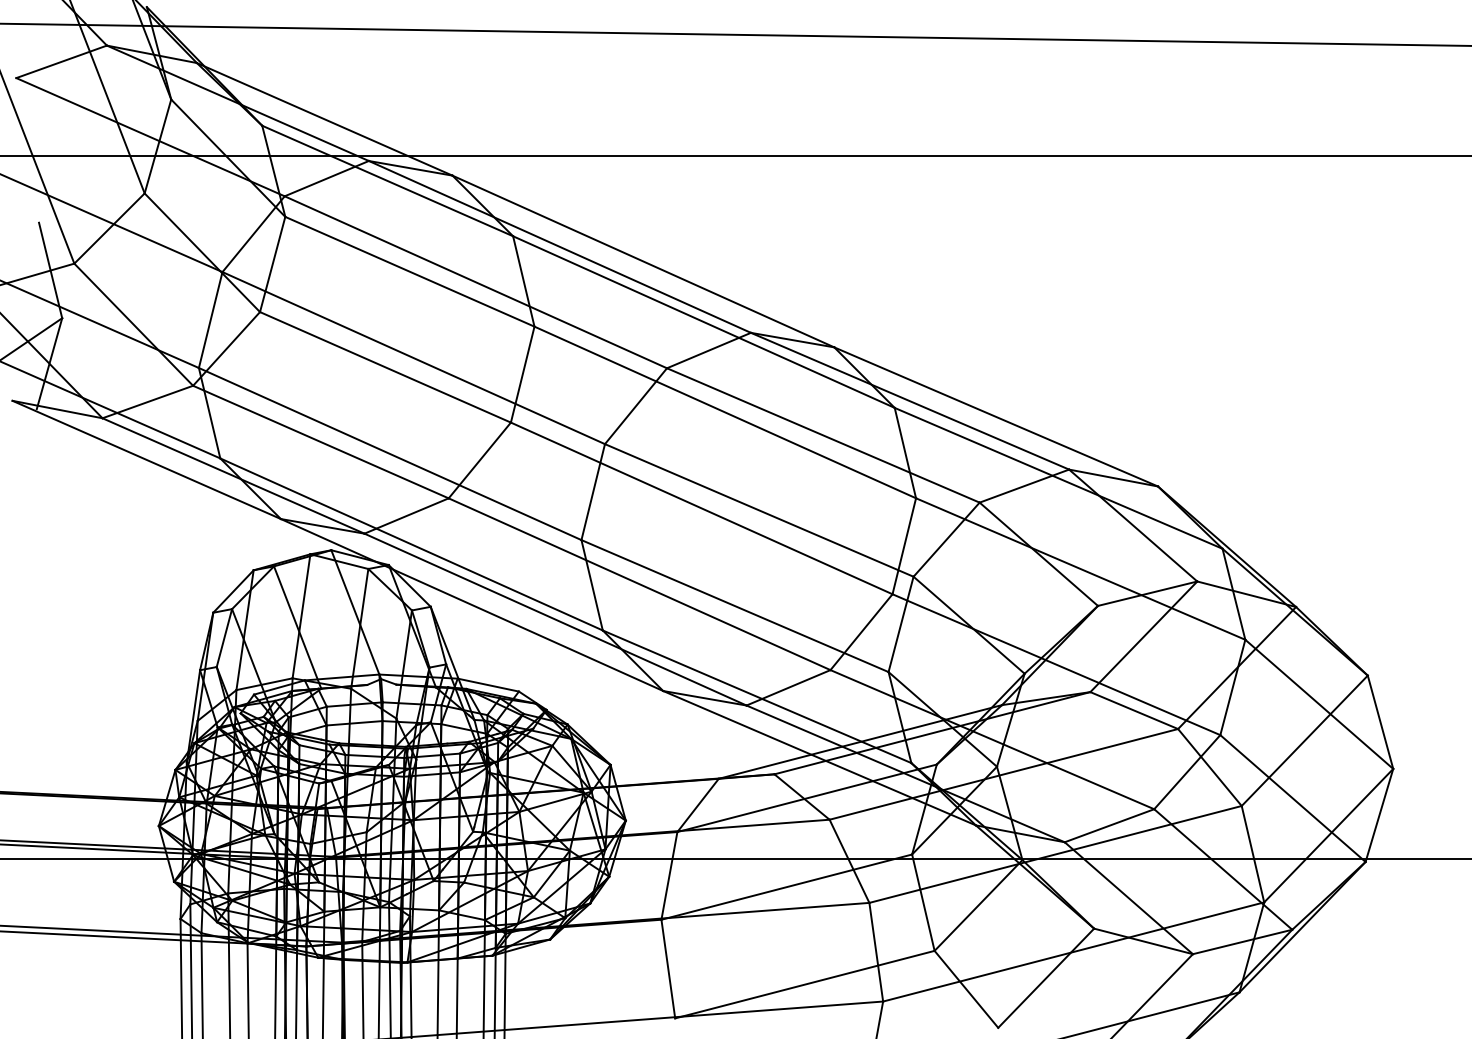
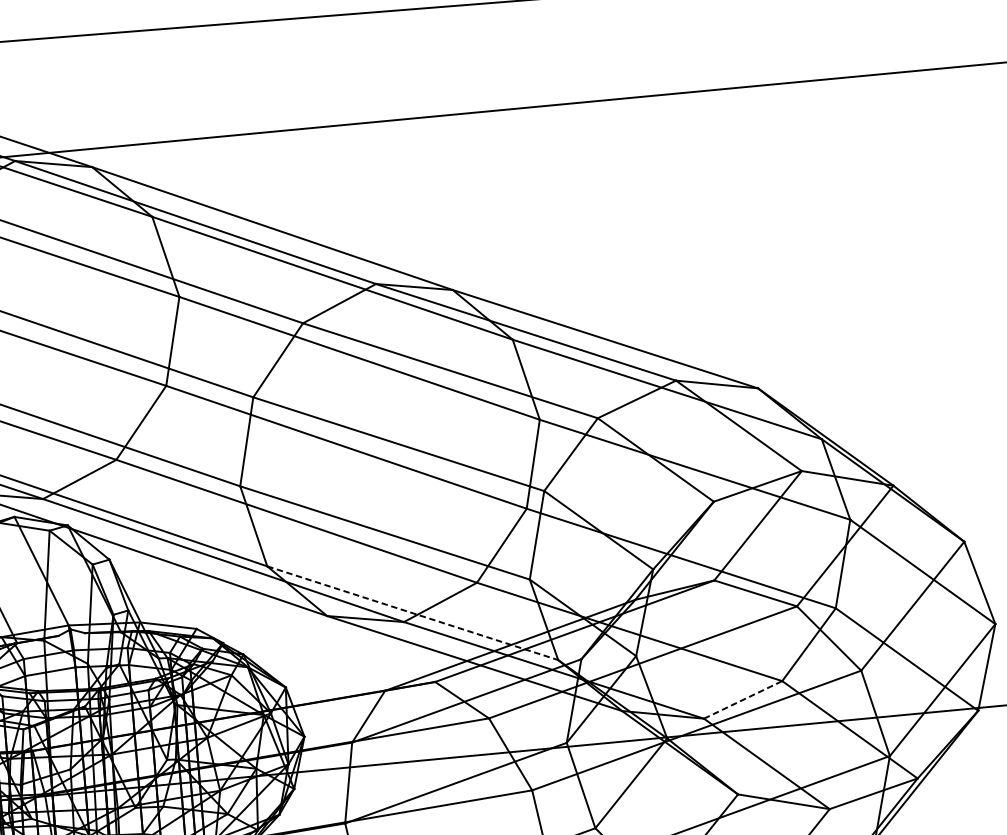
line: (757, 696) -> (413, 612), solid -> dashed
line: (1109, 825) -> (743, 699), solid -> dashed

